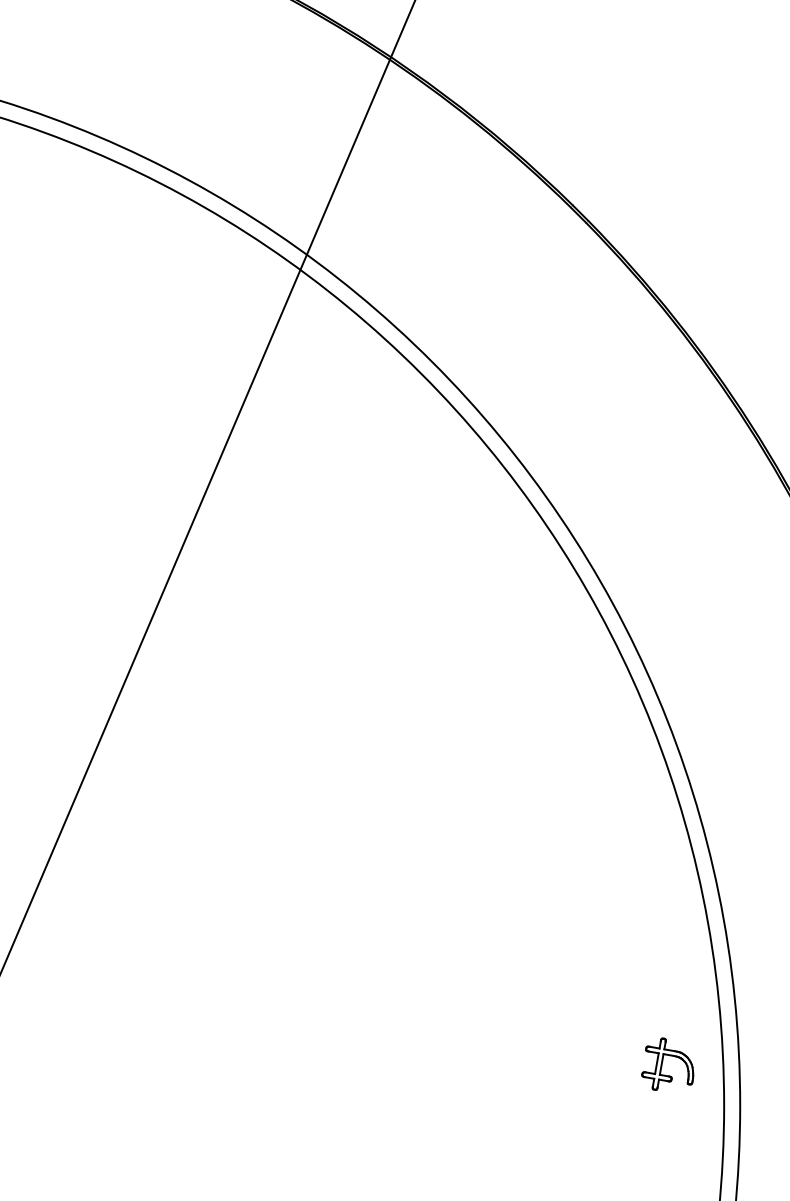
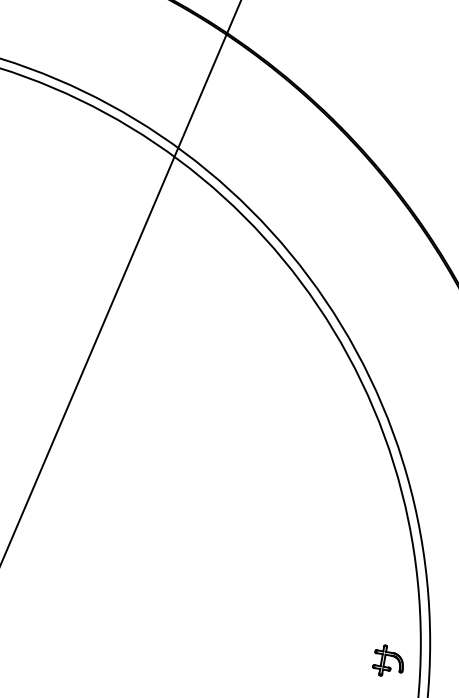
part: (666, 1064) -> (387, 660), moved

